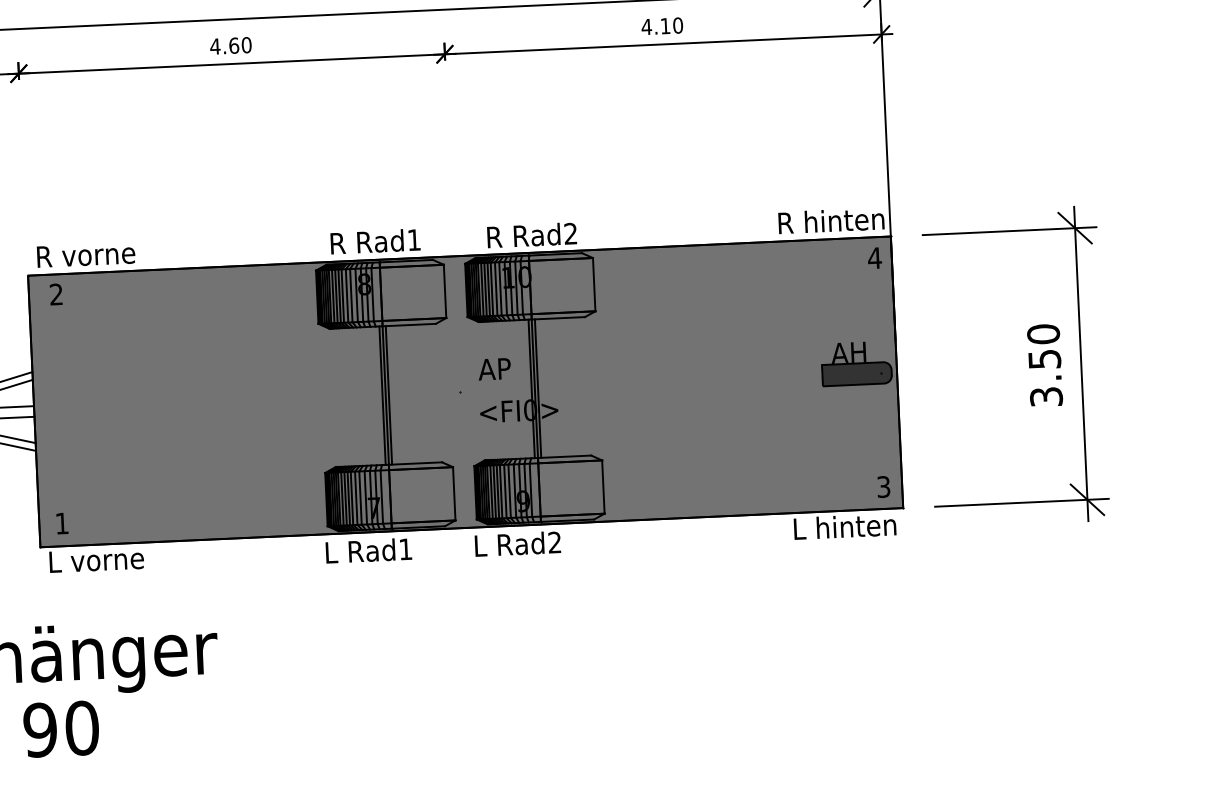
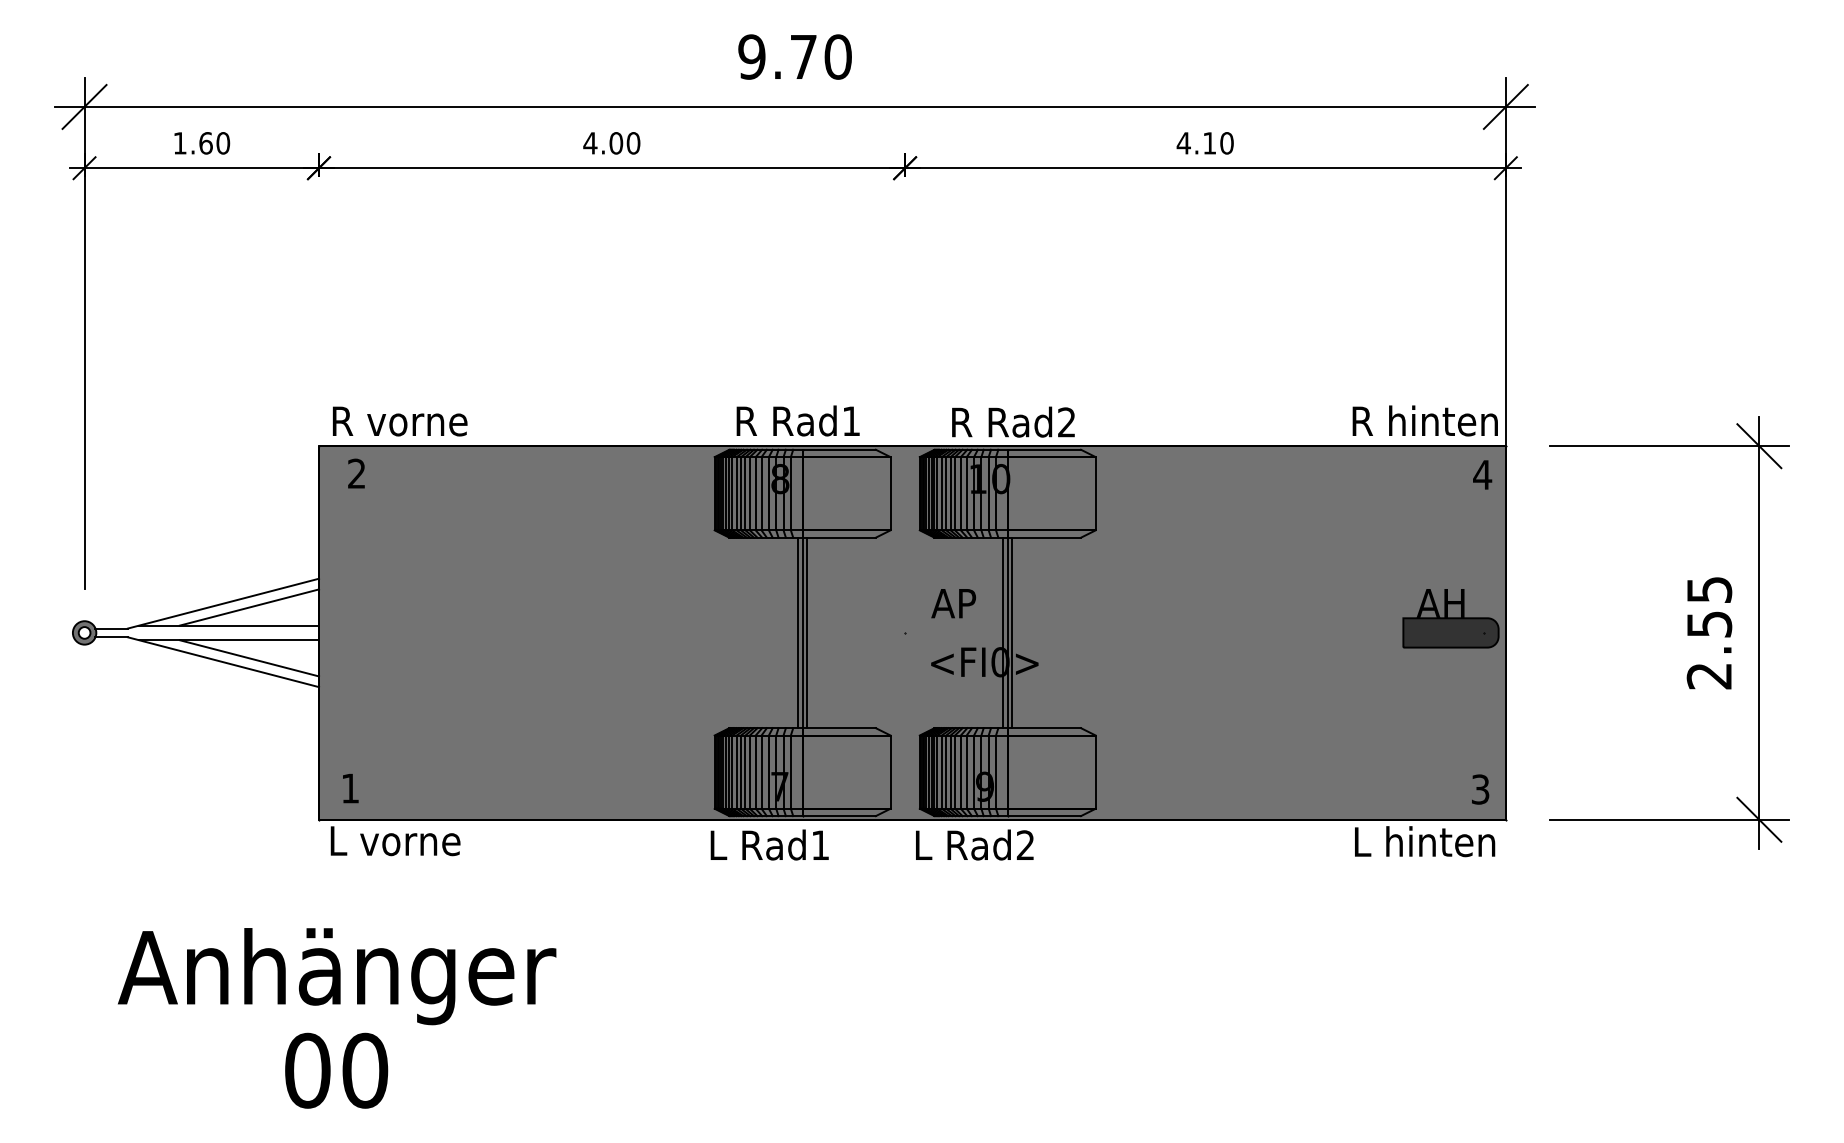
text: (234, 45) -> (616, 143), 4.60 -> 4.00
text: (1045, 365) -> (1709, 632), 3.50 -> 2.55
text: (40, 729) -> (307, 1070), 90 -> 00

